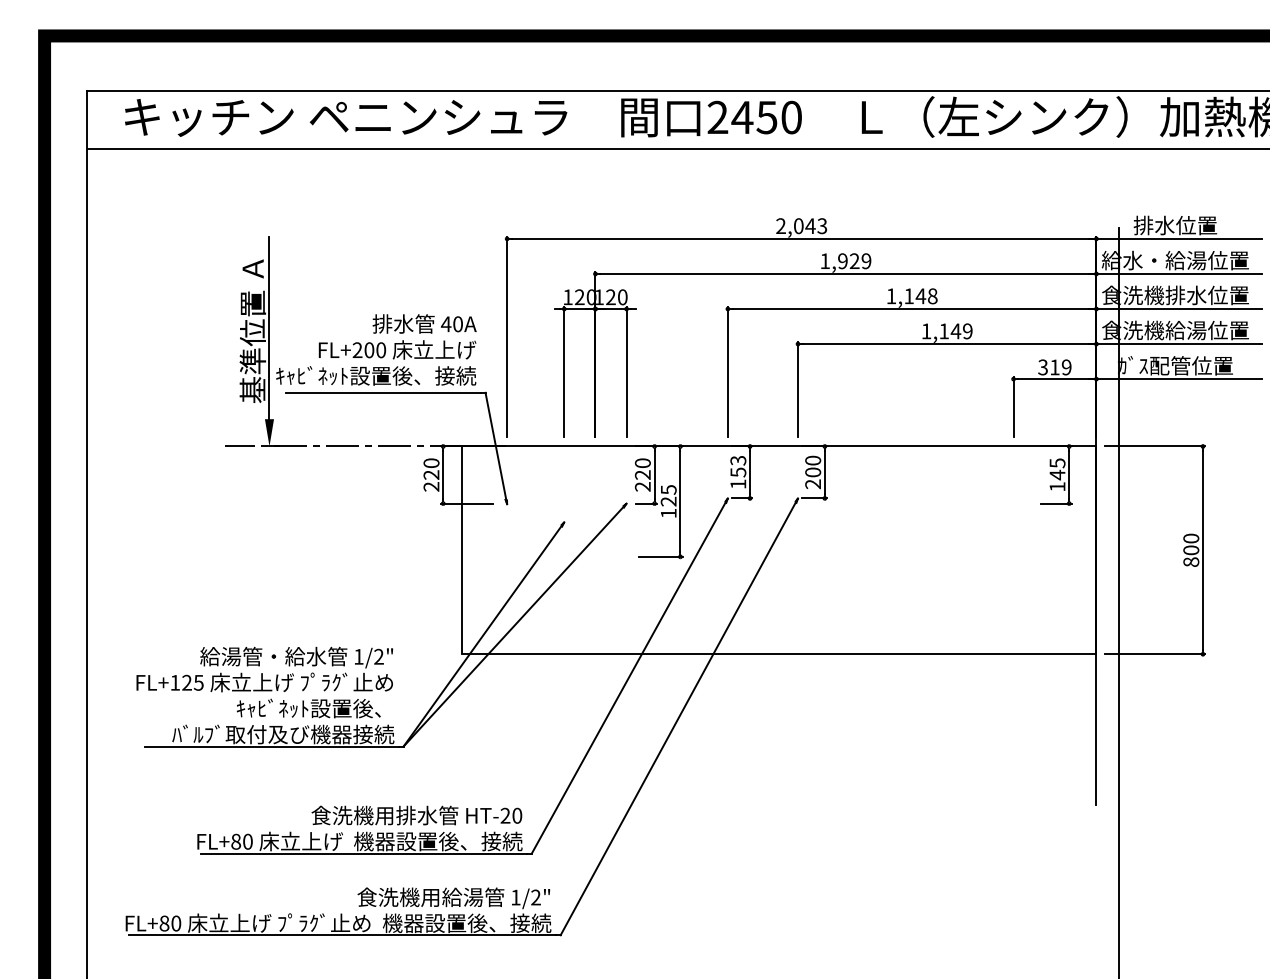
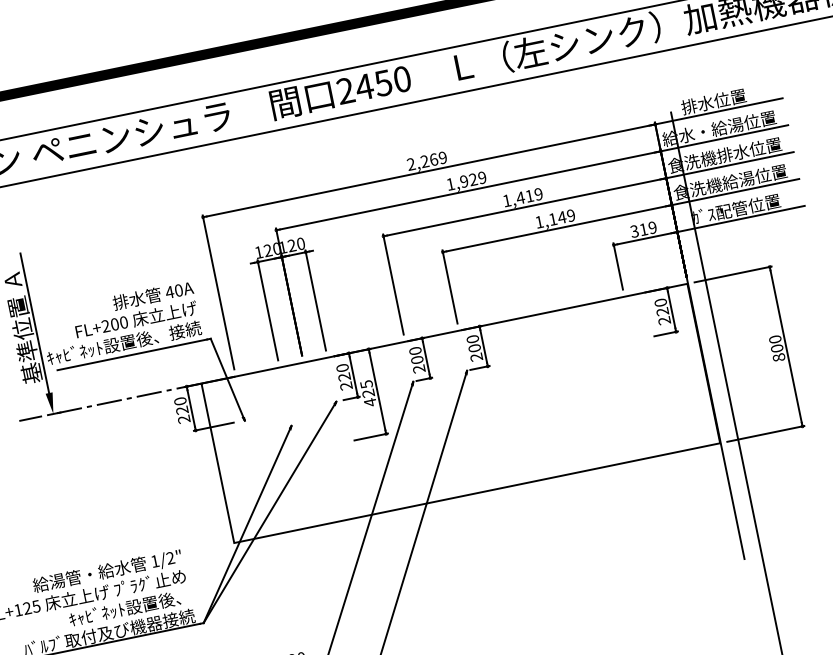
text: (810, 226) -> (433, 159), 2,043 -> 2,269
text: (920, 296) -> (529, 196), 1,148 -> 1,419
text: (738, 472) -> (417, 360), 153 -> 200
text: (1057, 474) -> (662, 311), 145 -> 220
text: (668, 513) -> (370, 402), 125 -> 425

